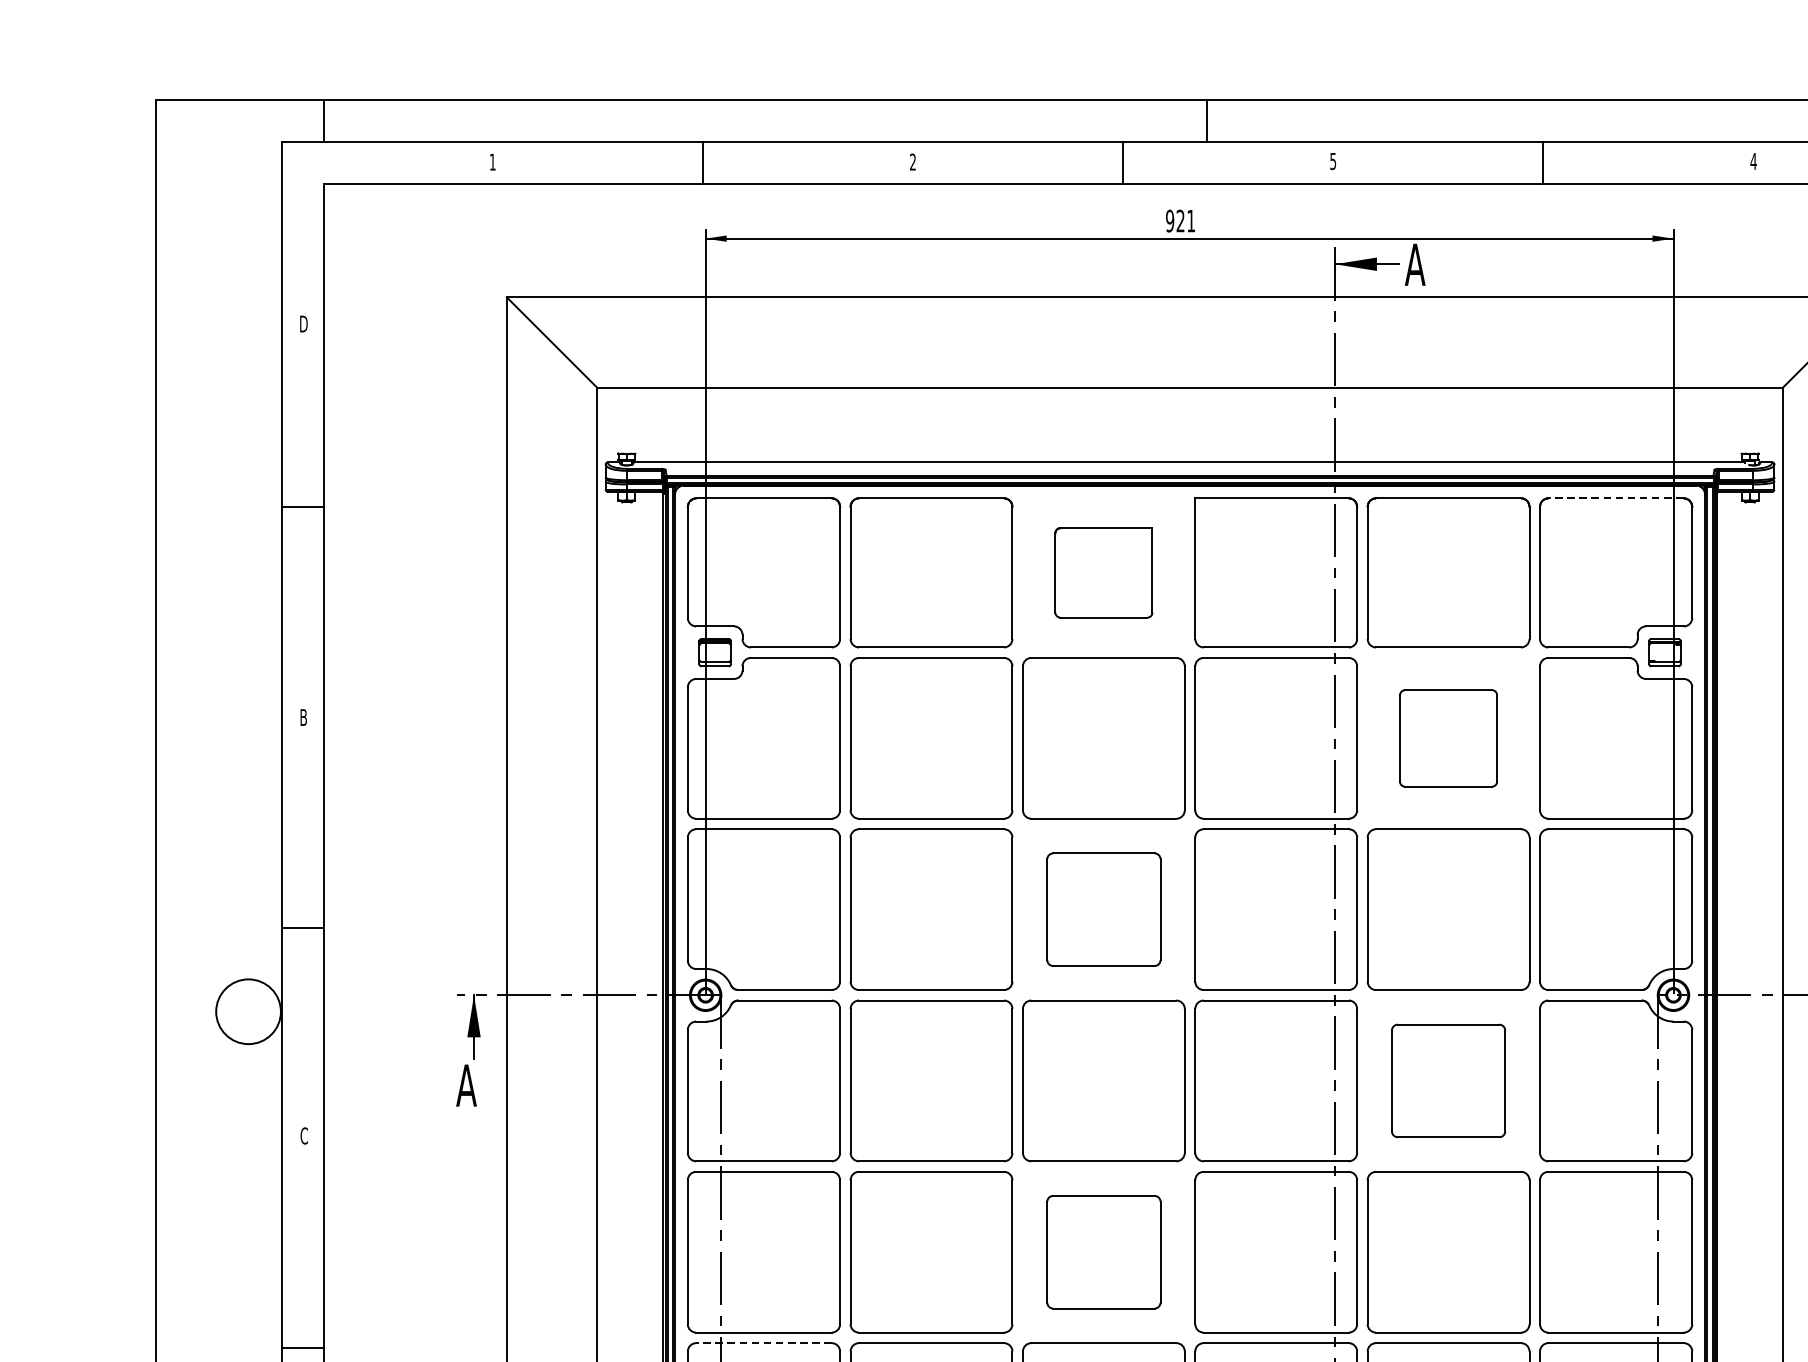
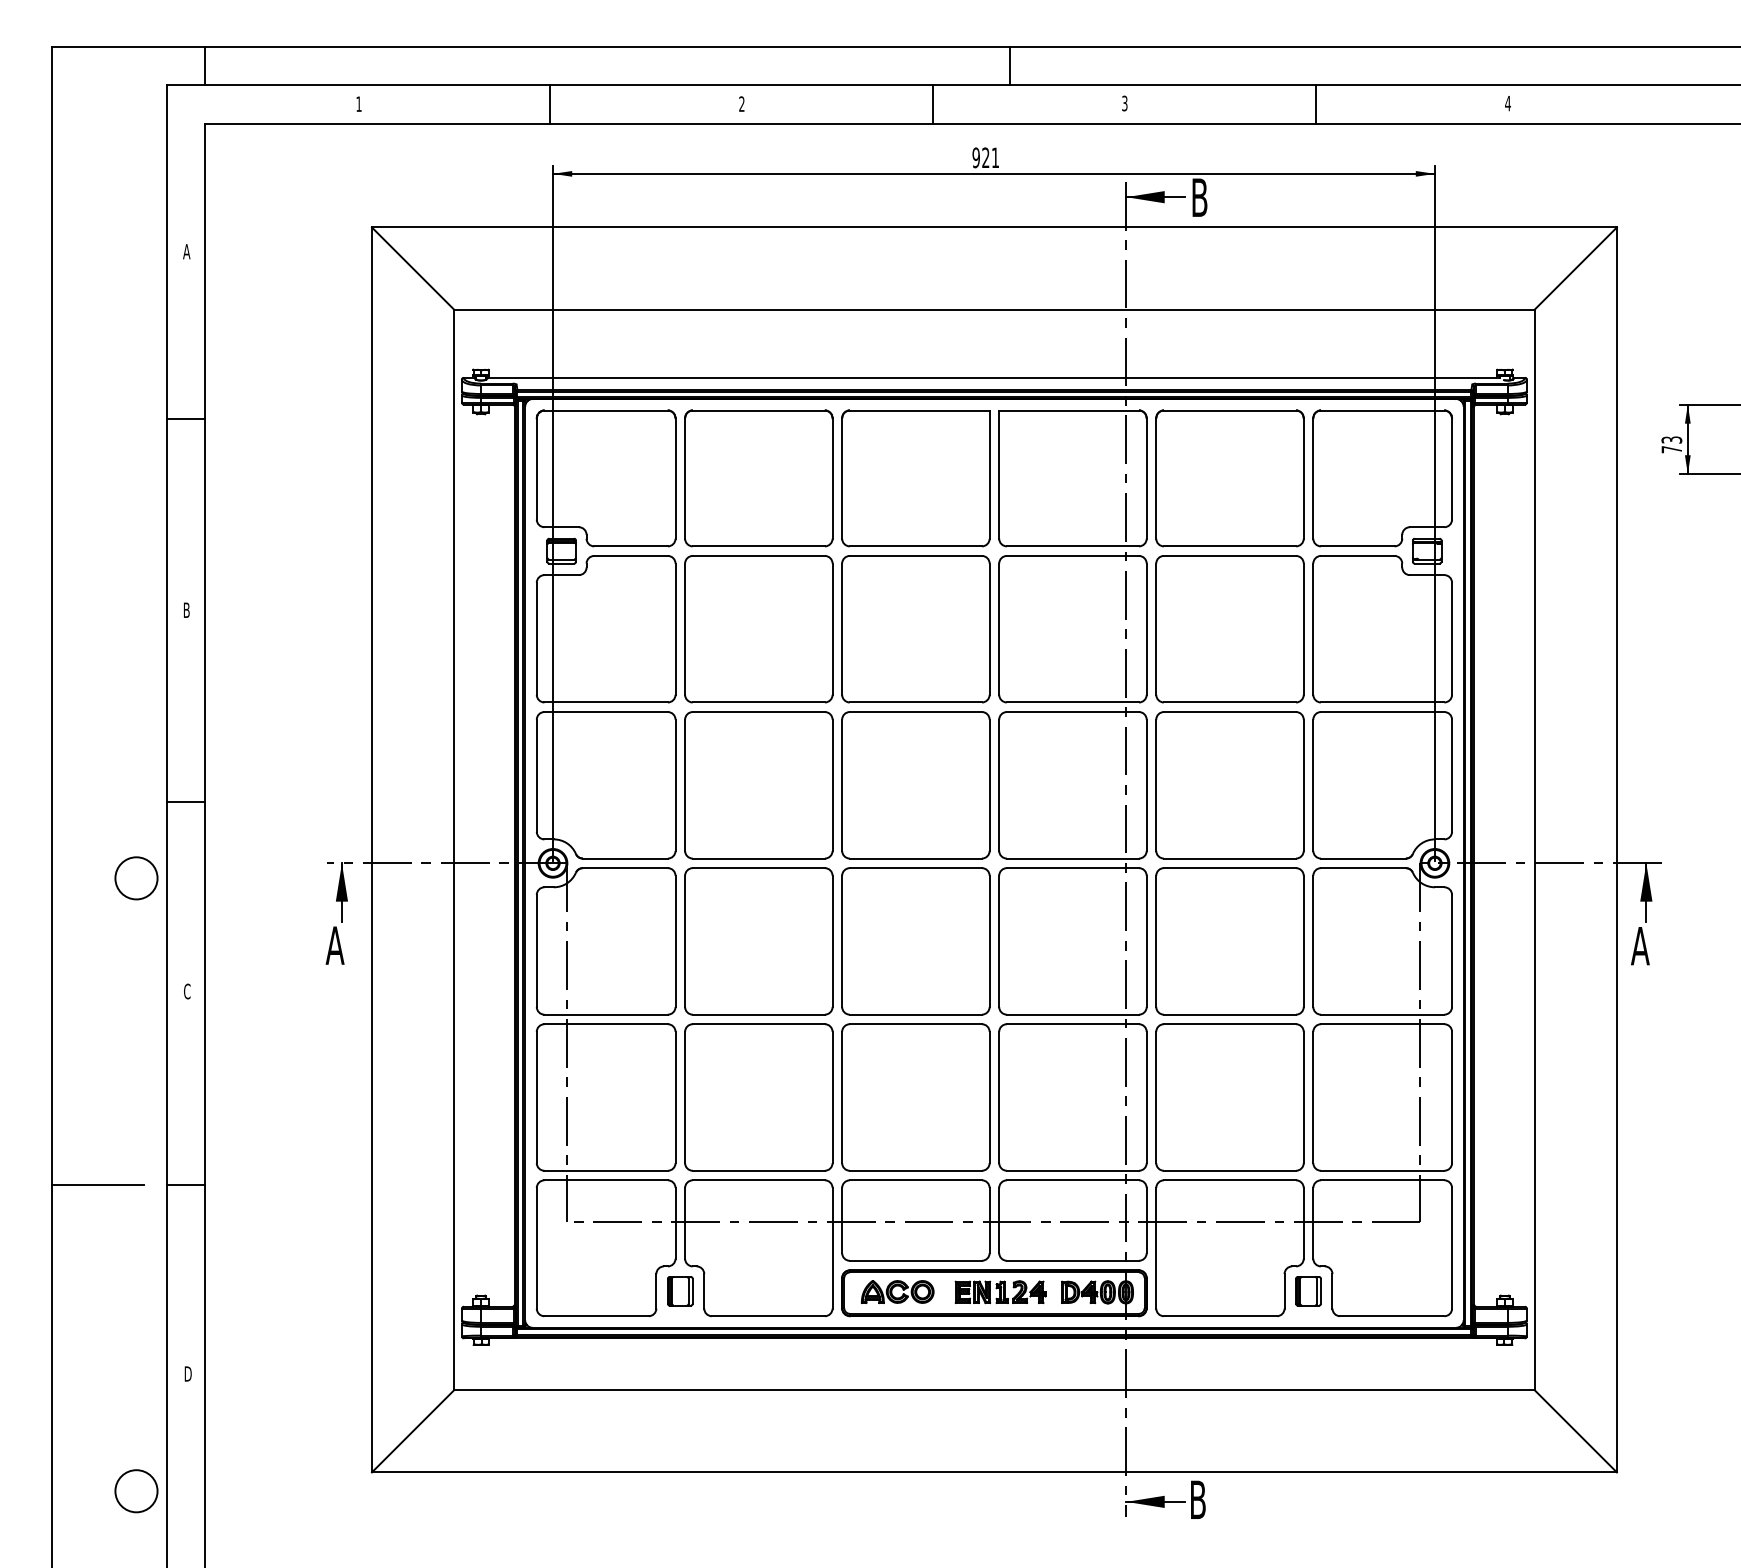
text: (1332, 160) -> (1124, 102), 5 -> 3
text: (1415, 264) -> (1199, 197), A -> B
text: (303, 323) -> (186, 251), D -> A
line: (1615, 498) -> (1382, 410), dashed -> solid
part: (1103, 572) -> (915, 478), size x1.67
part: (1448, 738) -> (1229, 629), size x1.67
part: (1103, 909) -> (915, 785), size x1.43
circle: (248, 1011) -> (136, 878), size x0.71
part: (1448, 1081) -> (1229, 941), size x1.43
part: (1103, 1252) -> (915, 1097), size x1.43
line: (764, 1343) -> (606, 1180), dashed -> solid
line: (206, 1347) -> (98, 1184), added

